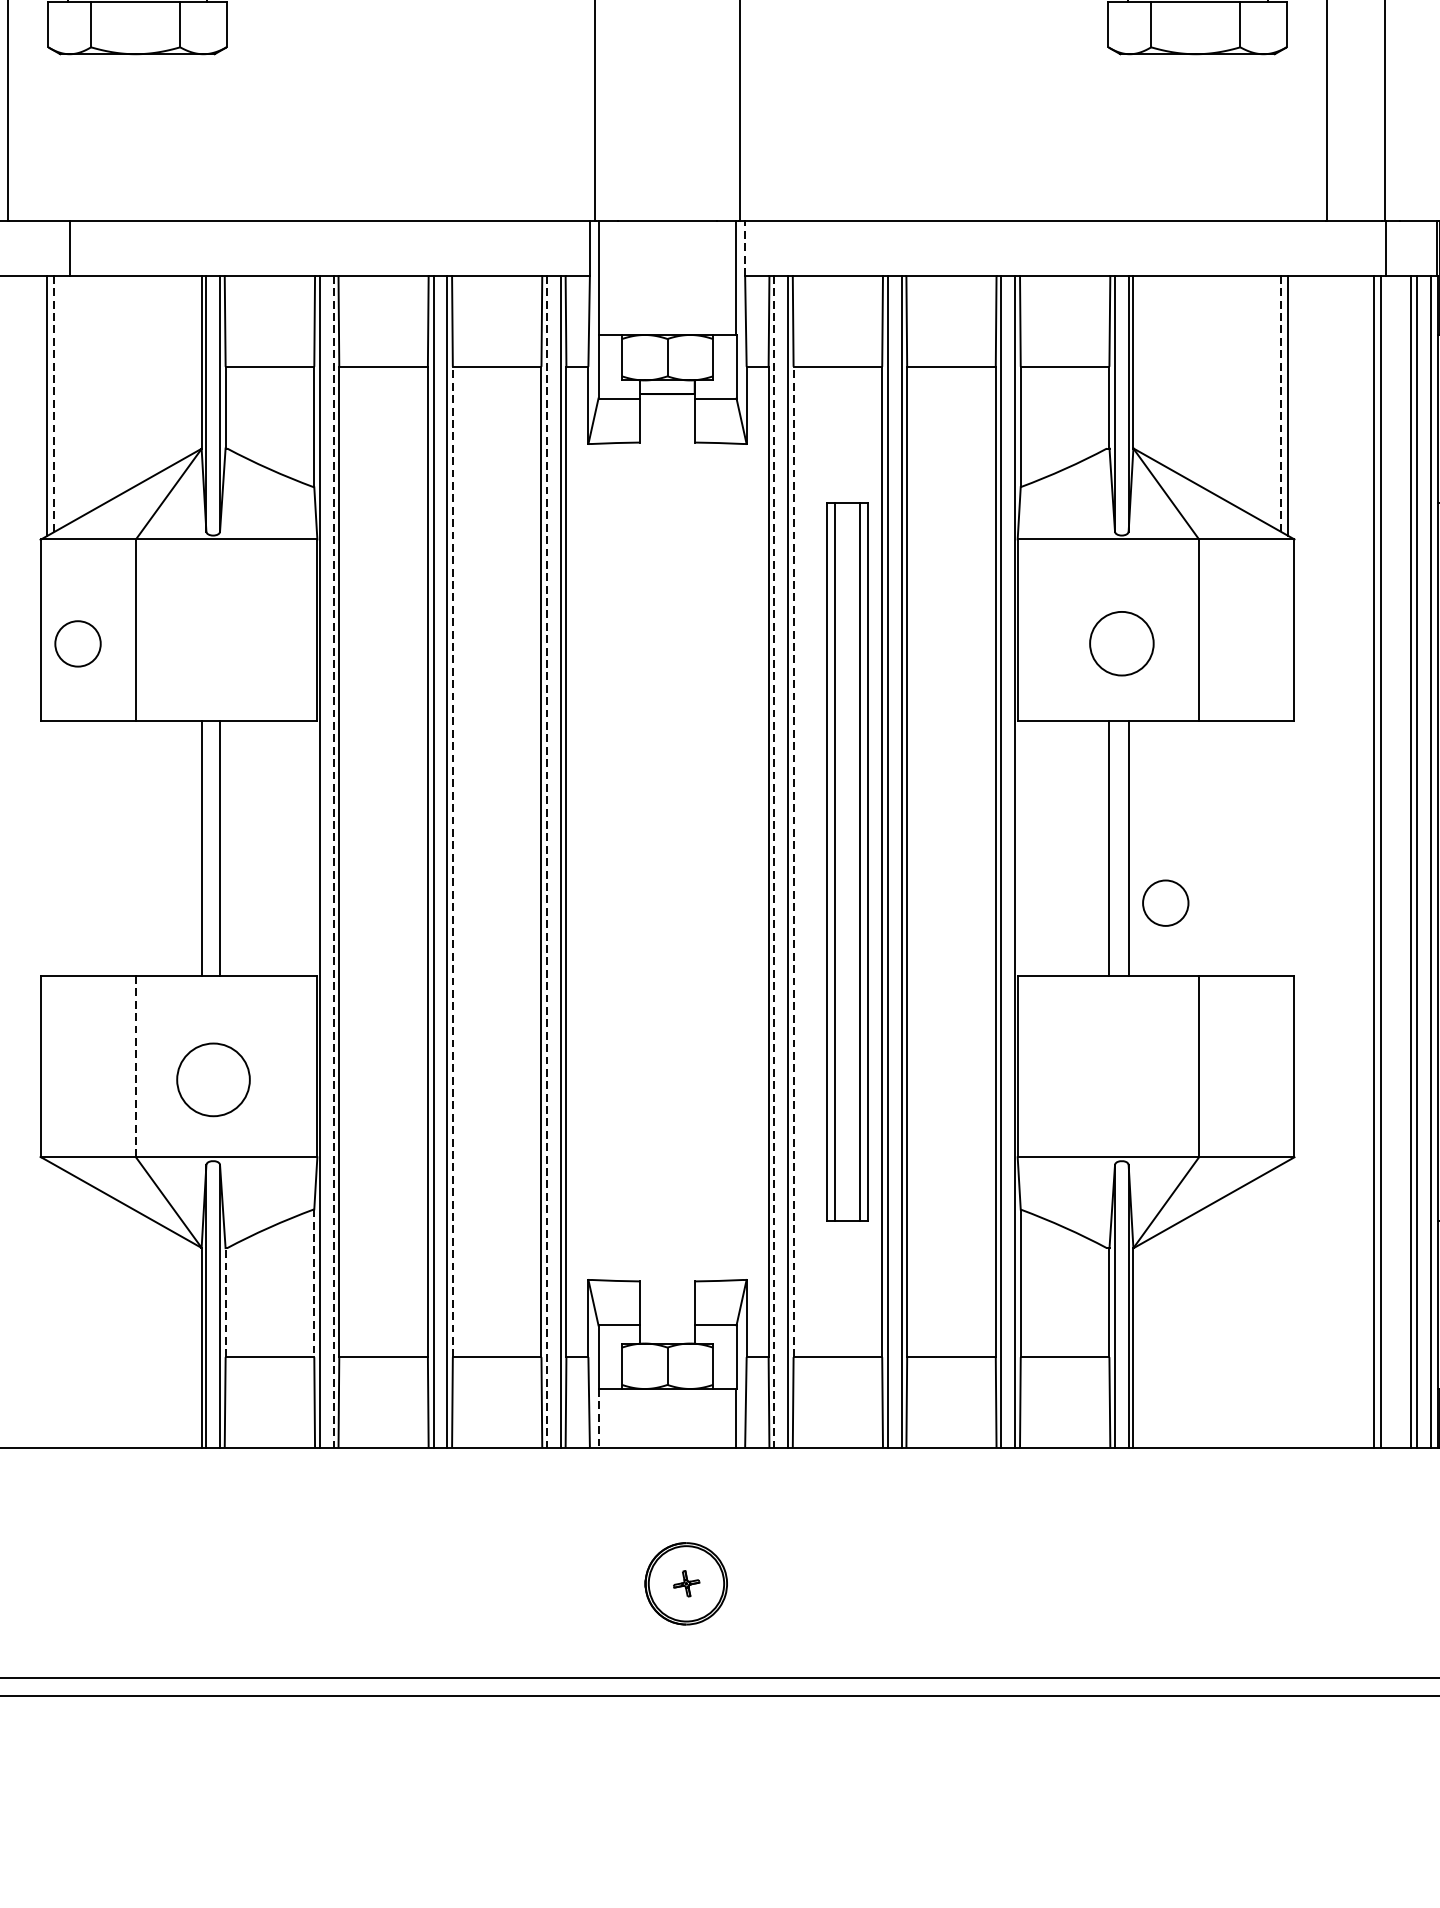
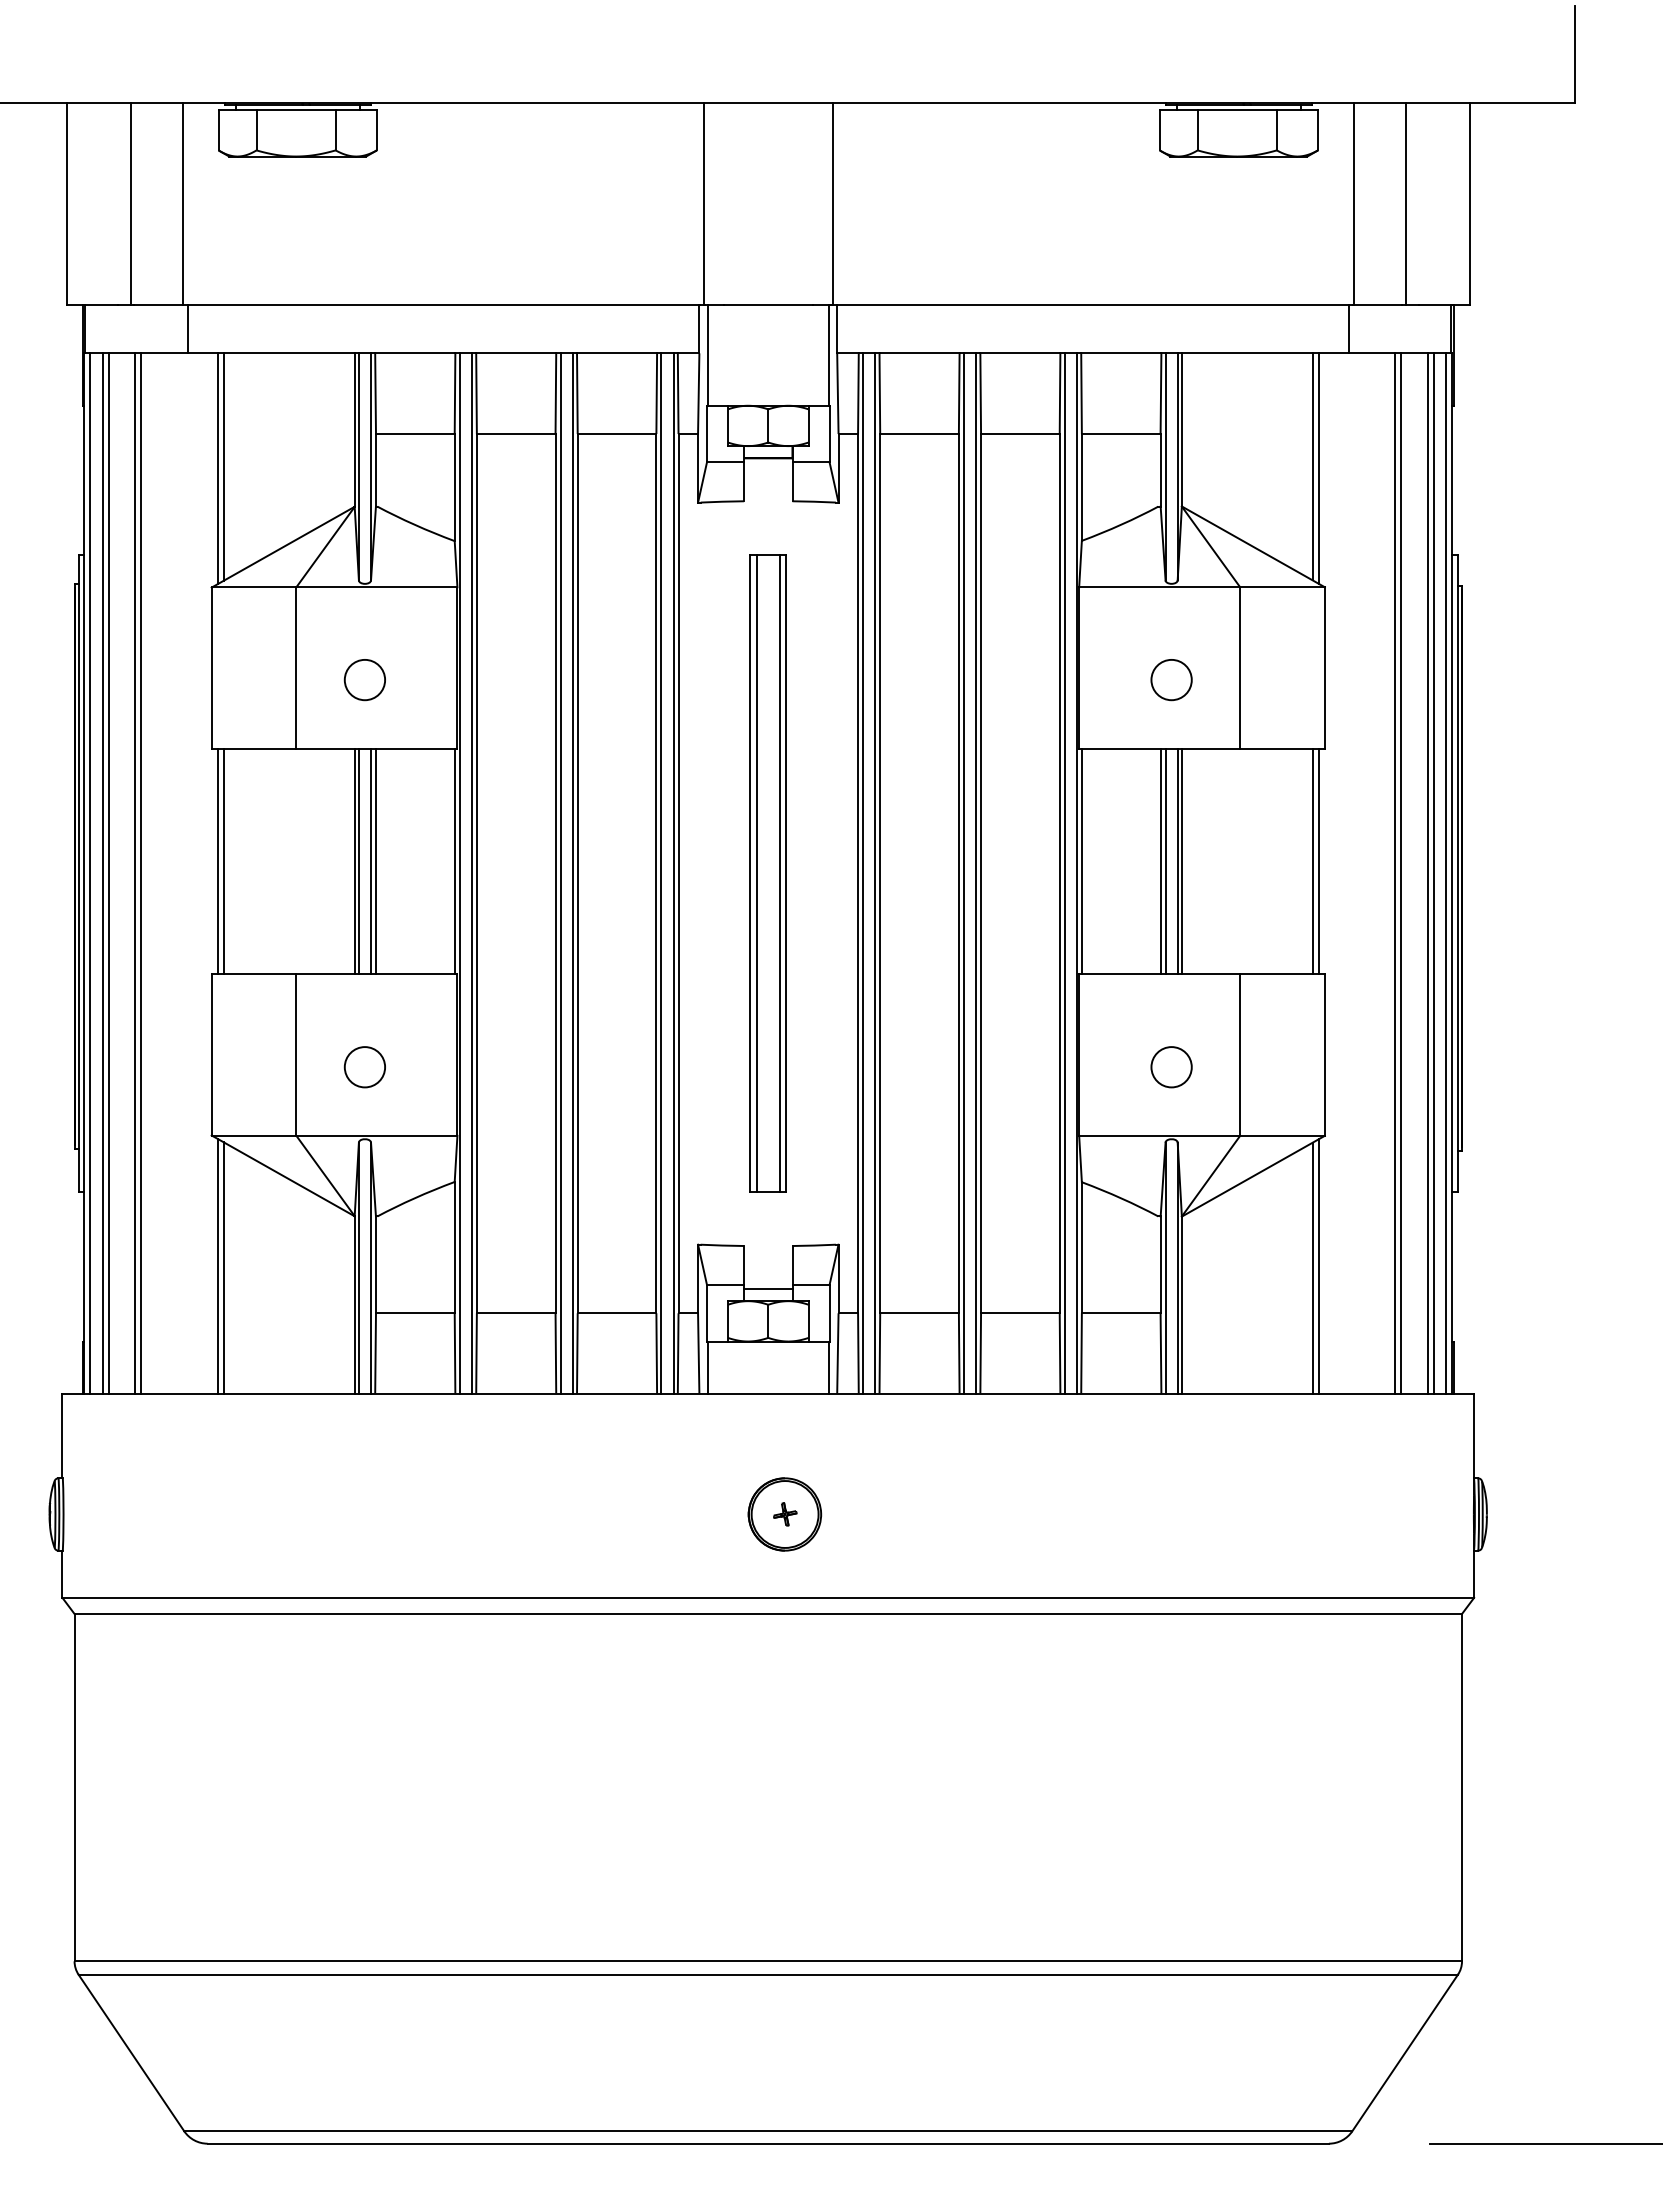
line: (69, 247) -> (187, 328), moved
line: (745, 247) -> (837, 328), dashed -> solid
line: (1386, 247) -> (1349, 328), moved
line: (1280, 403) -> (1312, 466), dashed -> solid
line: (53, 404) -> (223, 467), dashed -> solid
circle: (77, 644) -> (364, 680), moved
circle: (1121, 644) -> (1171, 680), size x0.71
line: (47, 848) -> (217, 861), added
line: (53, 848) -> (223, 861), added
line: (205, 848) -> (358, 861), added
line: (226, 848) -> (376, 861), added
line: (314, 848) -> (454, 861), added
line: (1020, 848) -> (1081, 861), added
line: (1114, 848) -> (1165, 861), added
line: (1132, 848) -> (1181, 861), added
line: (1280, 848) -> (1312, 861), added
line: (1287, 848) -> (1318, 861), added
line: (333, 861) -> (471, 873), dashed -> solid
line: (452, 861) -> (577, 873), dashed -> solid
line: (547, 861) -> (661, 873), dashed -> solid
line: (774, 861) -> (863, 873), dashed -> solid
line: (793, 861) -> (880, 873), dashed -> solid
part: (846, 861) -> (767, 873), moved
circle: (1165, 903) -> (1171, 1067), moved
line: (136, 1066) -> (296, 1055), dashed -> solid
circle: (212, 1080) -> (364, 1067), size x0.62
line: (314, 1283) -> (454, 1247), dashed -> solid
line: (226, 1302) -> (376, 1264), dashed -> solid
line: (47, 1303) -> (217, 1265), added
line: (1287, 1304) -> (1318, 1266), added
line: (53, 1305) -> (223, 1267), added
line: (1280, 1305) -> (1312, 1267), added
line: (667, 1330) -> (768, 1289), added
line: (599, 1418) -> (707, 1367), dashed -> solid

